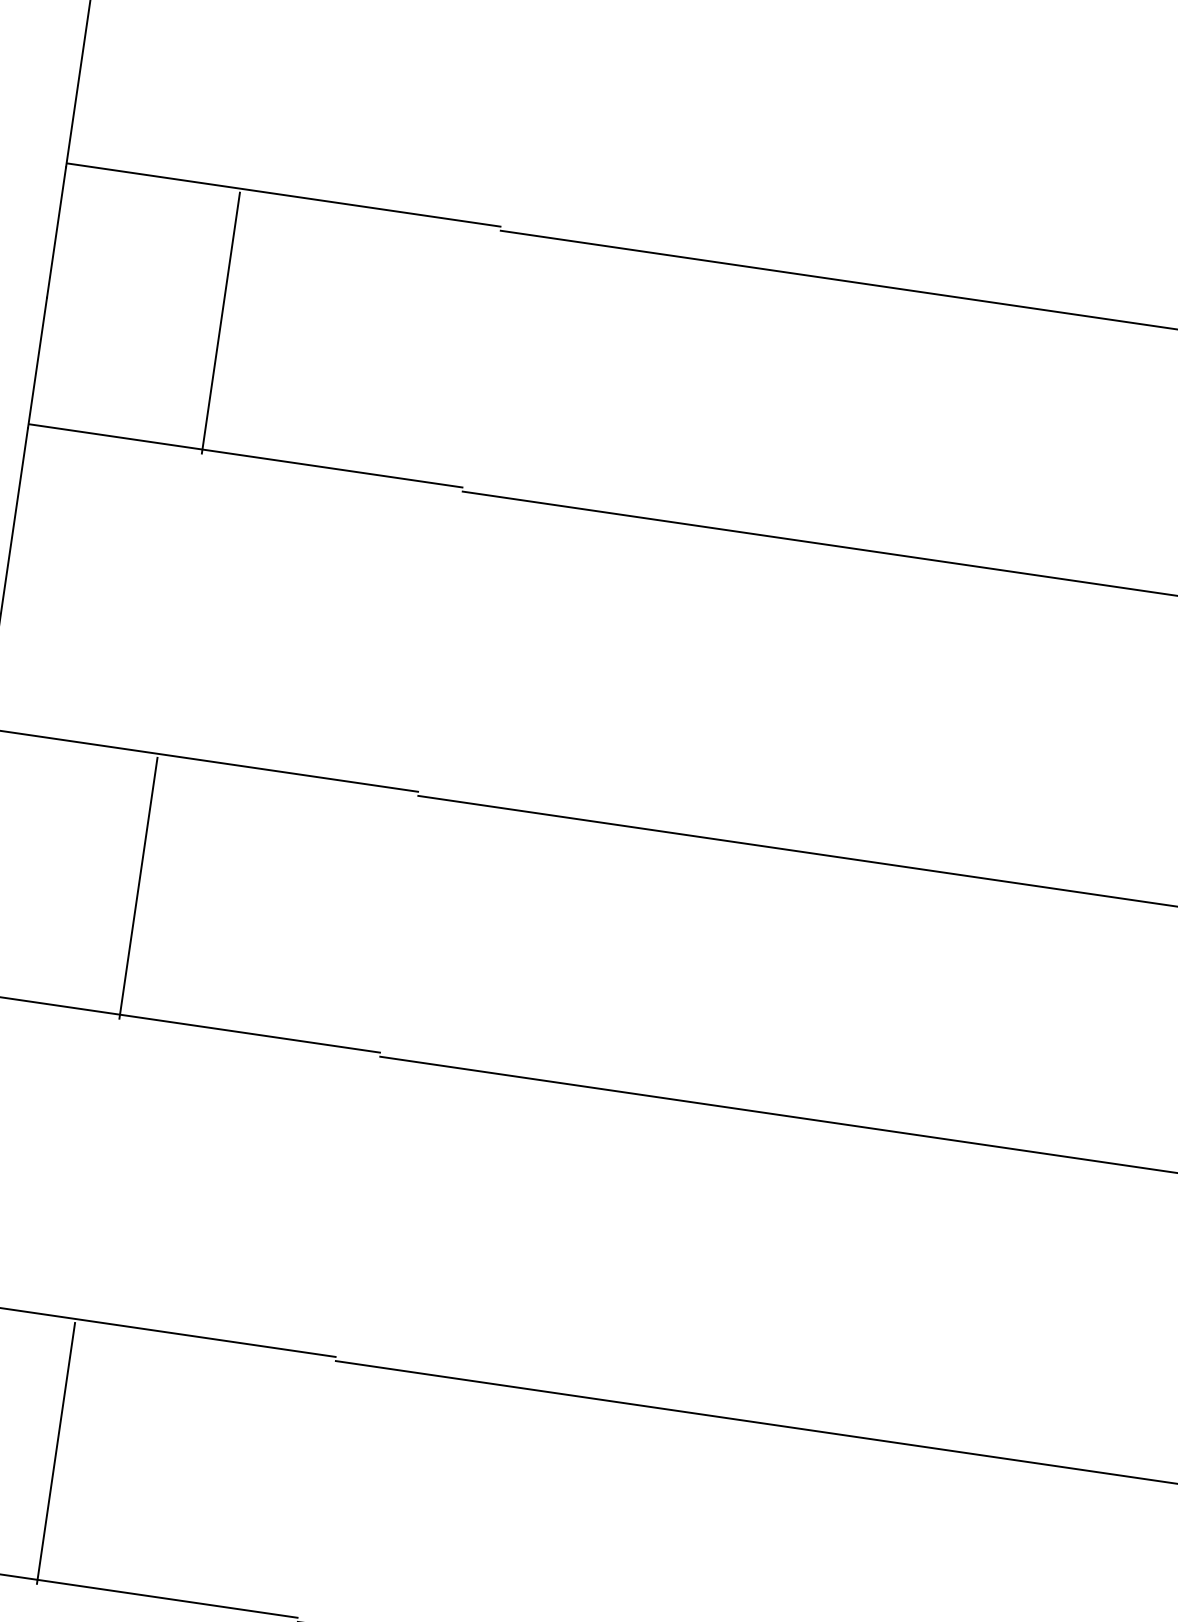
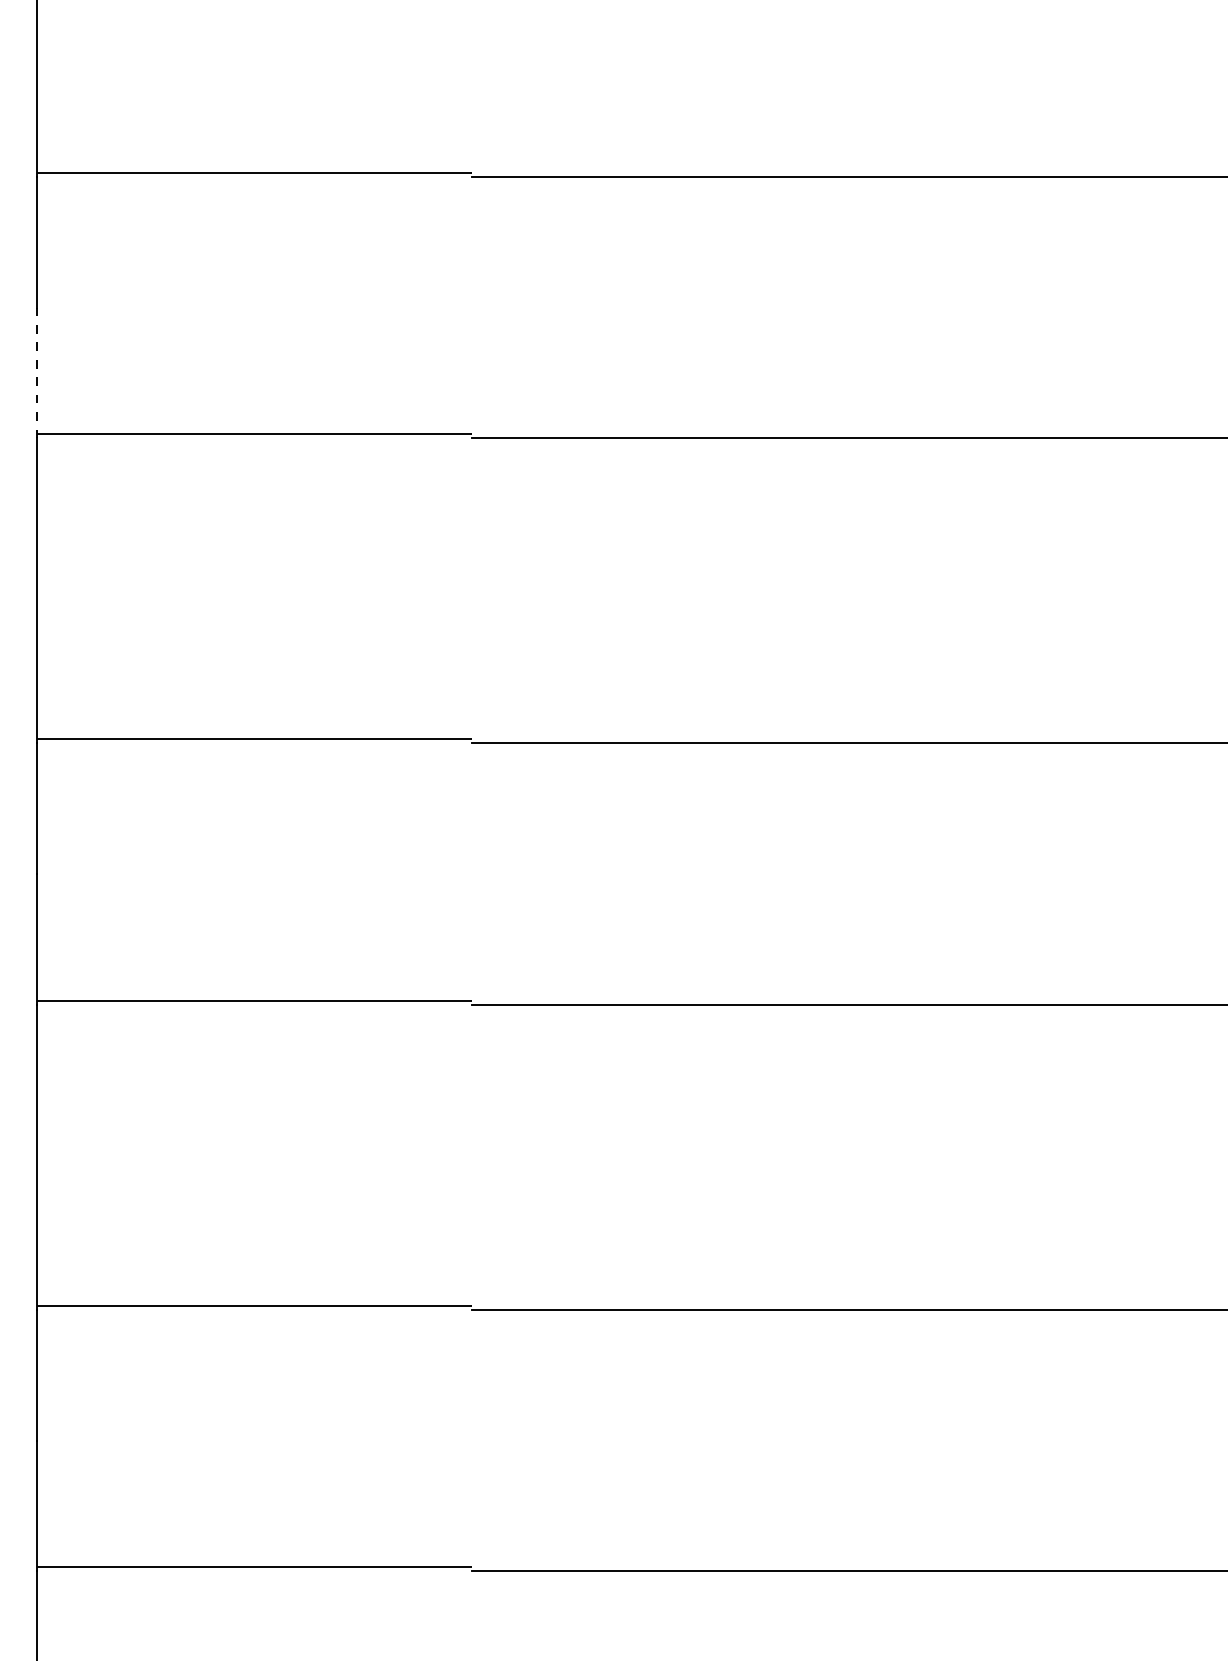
line: (220, 322) -> (210, 307), removed
line: (37, 362) -> (36, 372), solid -> dashed
line: (138, 887) -> (210, 873), removed
line: (55, 1453) -> (210, 1440), removed

